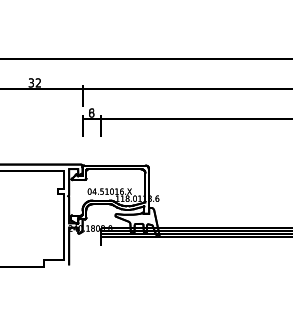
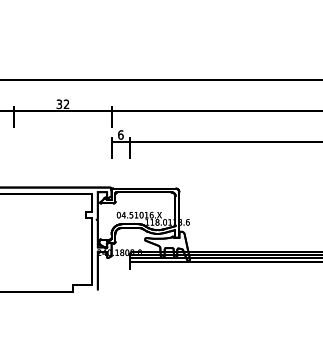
text: (91, 112) -> (120, 134), 8 -> 6

